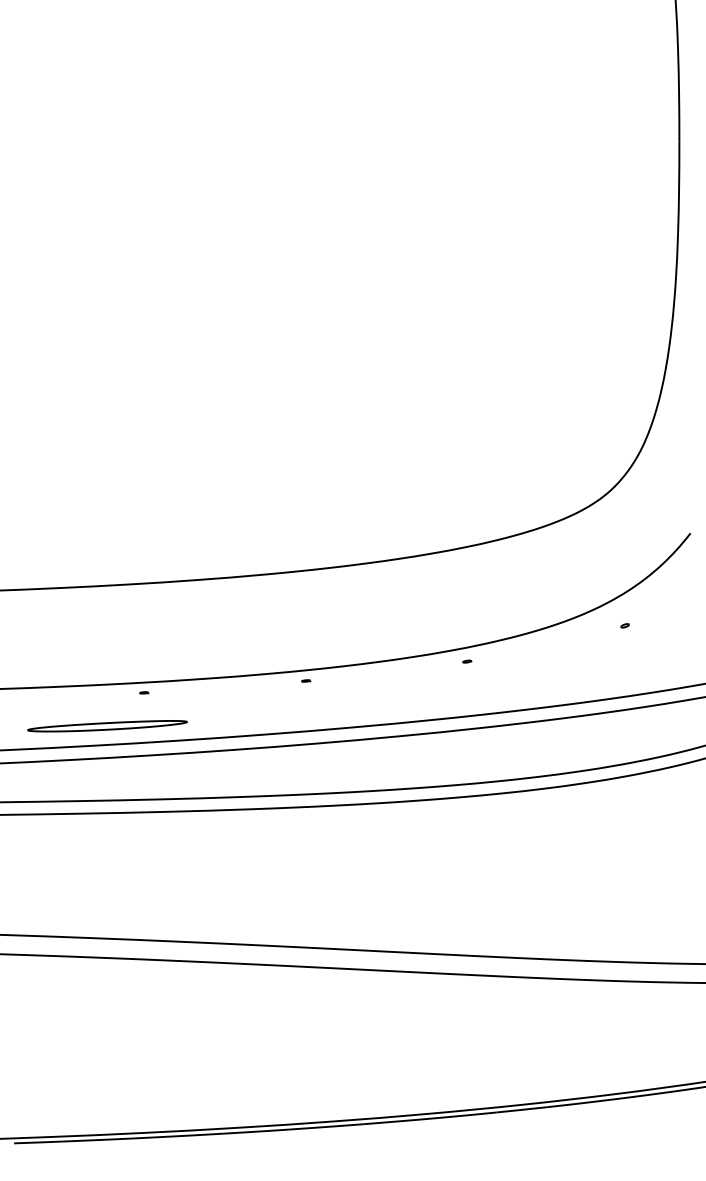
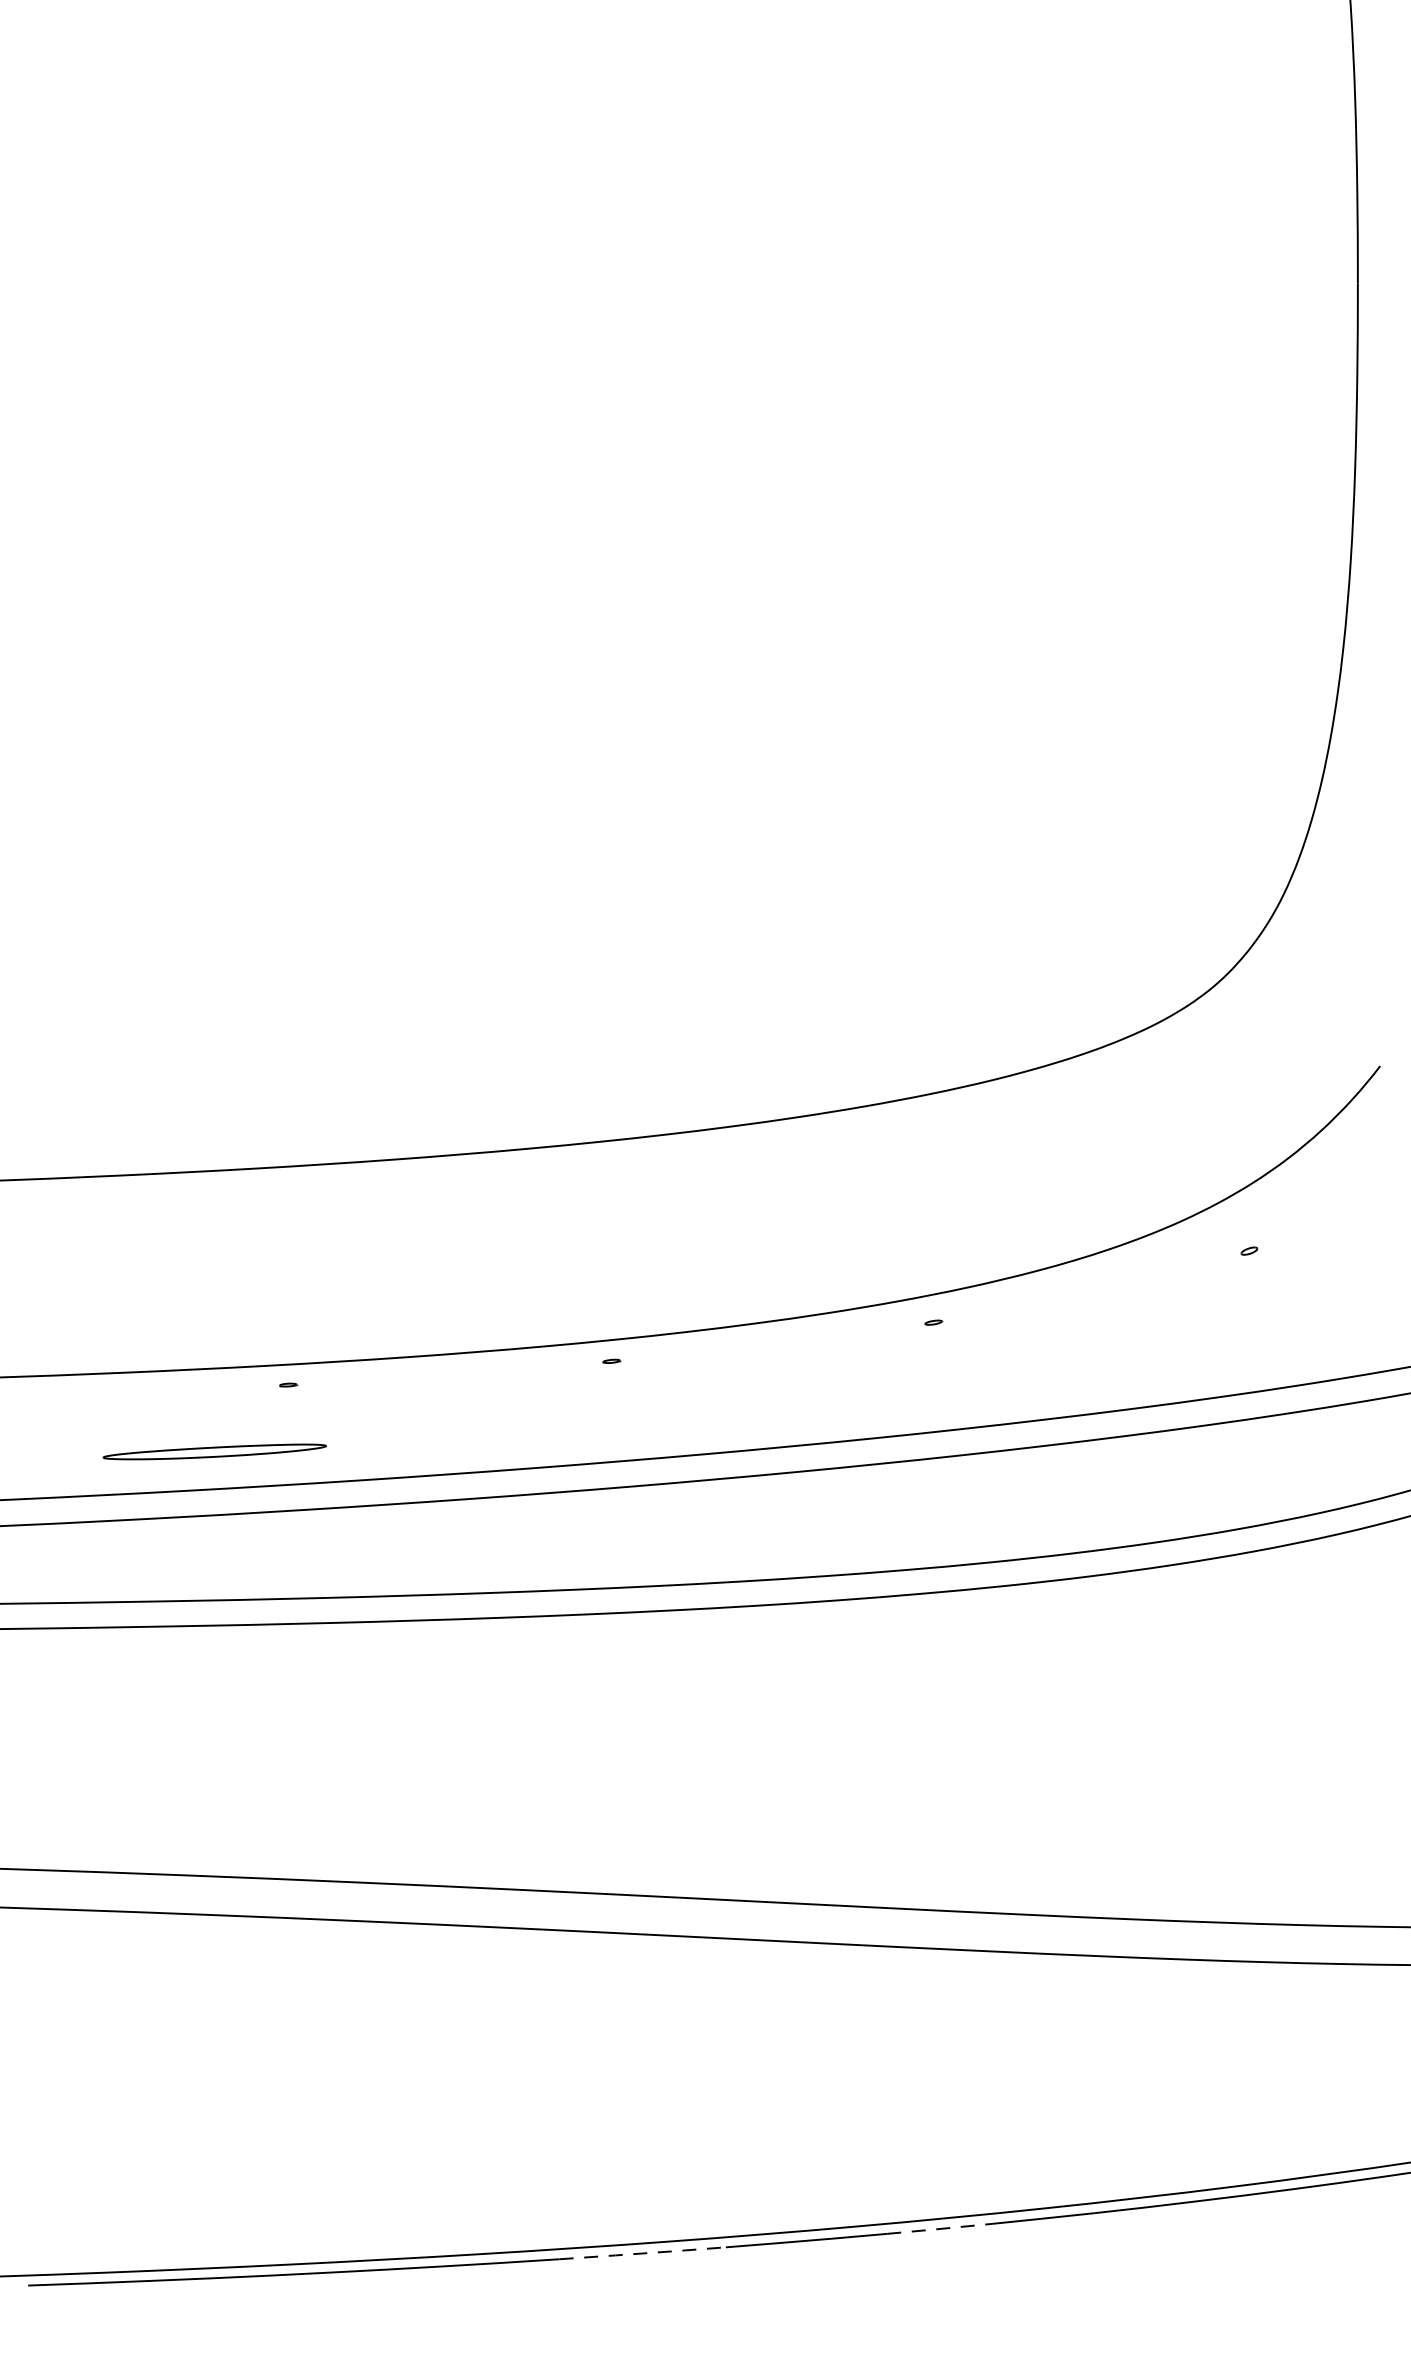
part: (107, 726) -> (214, 1452), size x0.7
line: (470, 1115) -> (940, 2229), solid -> dashed
line: (321, 1127) -> (642, 2253), solid -> dashed

